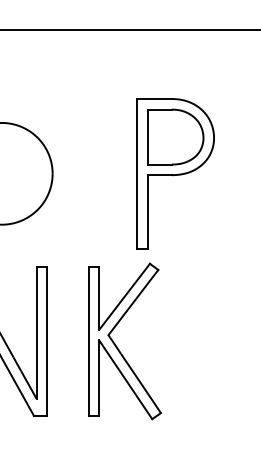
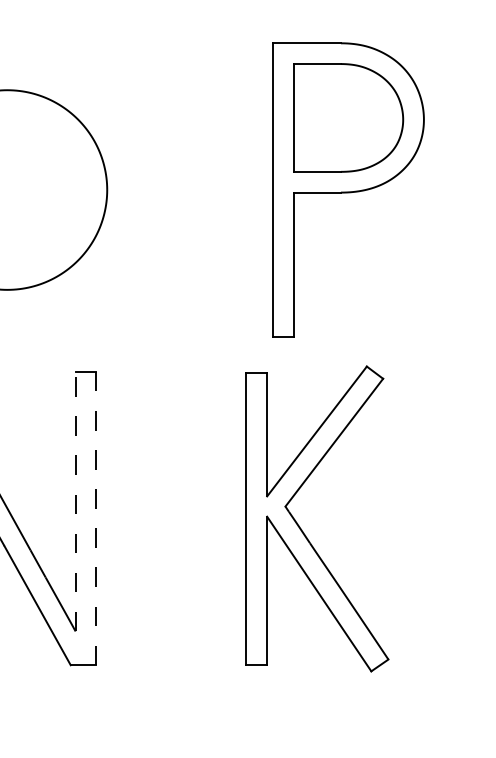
line: (36, 332) -> (75, 501), solid -> dashed
line: (47, 341) -> (97, 519), solid -> dashed
part: (117, 346) -> (303, 528), moved

